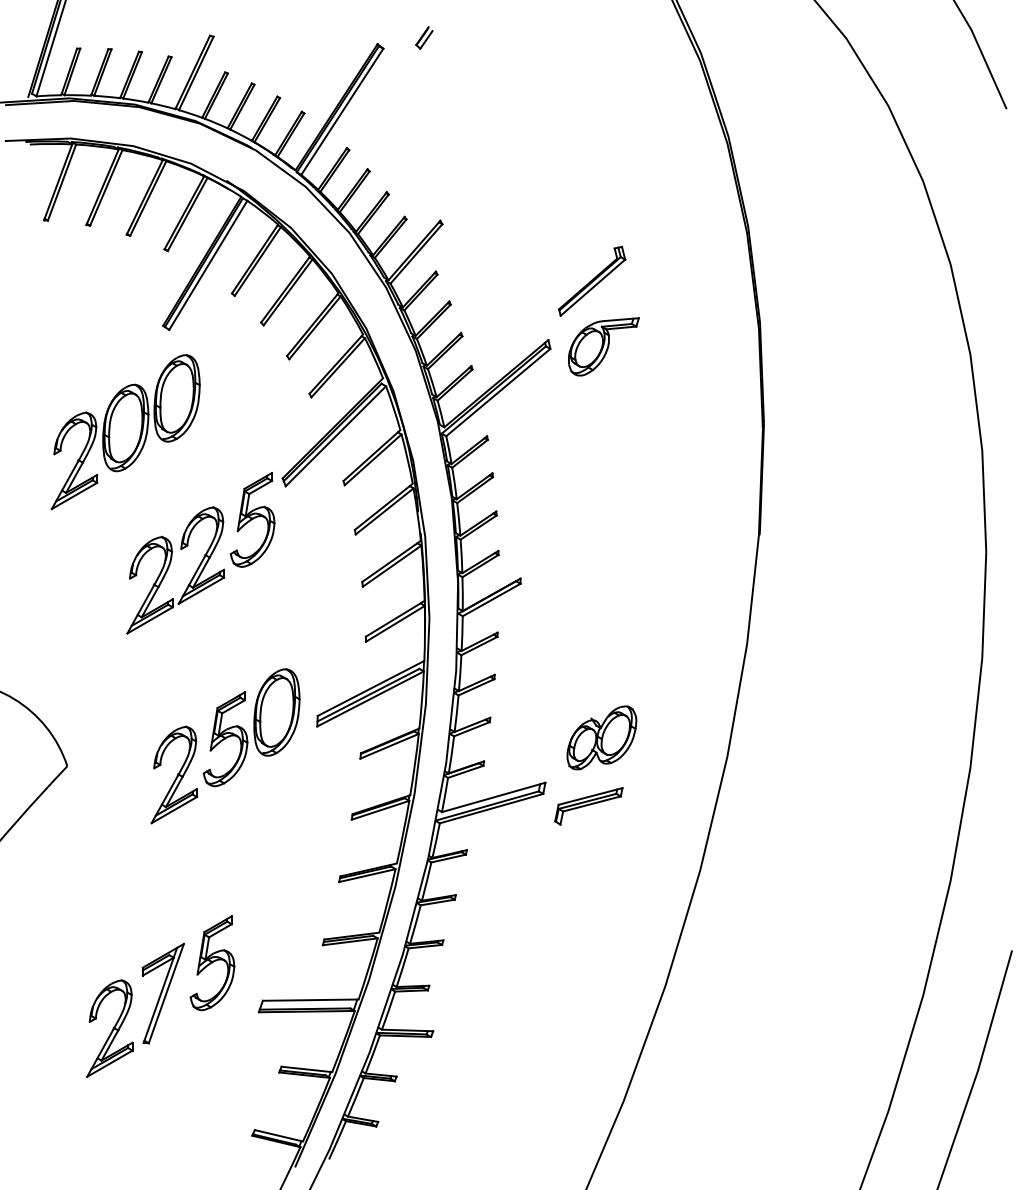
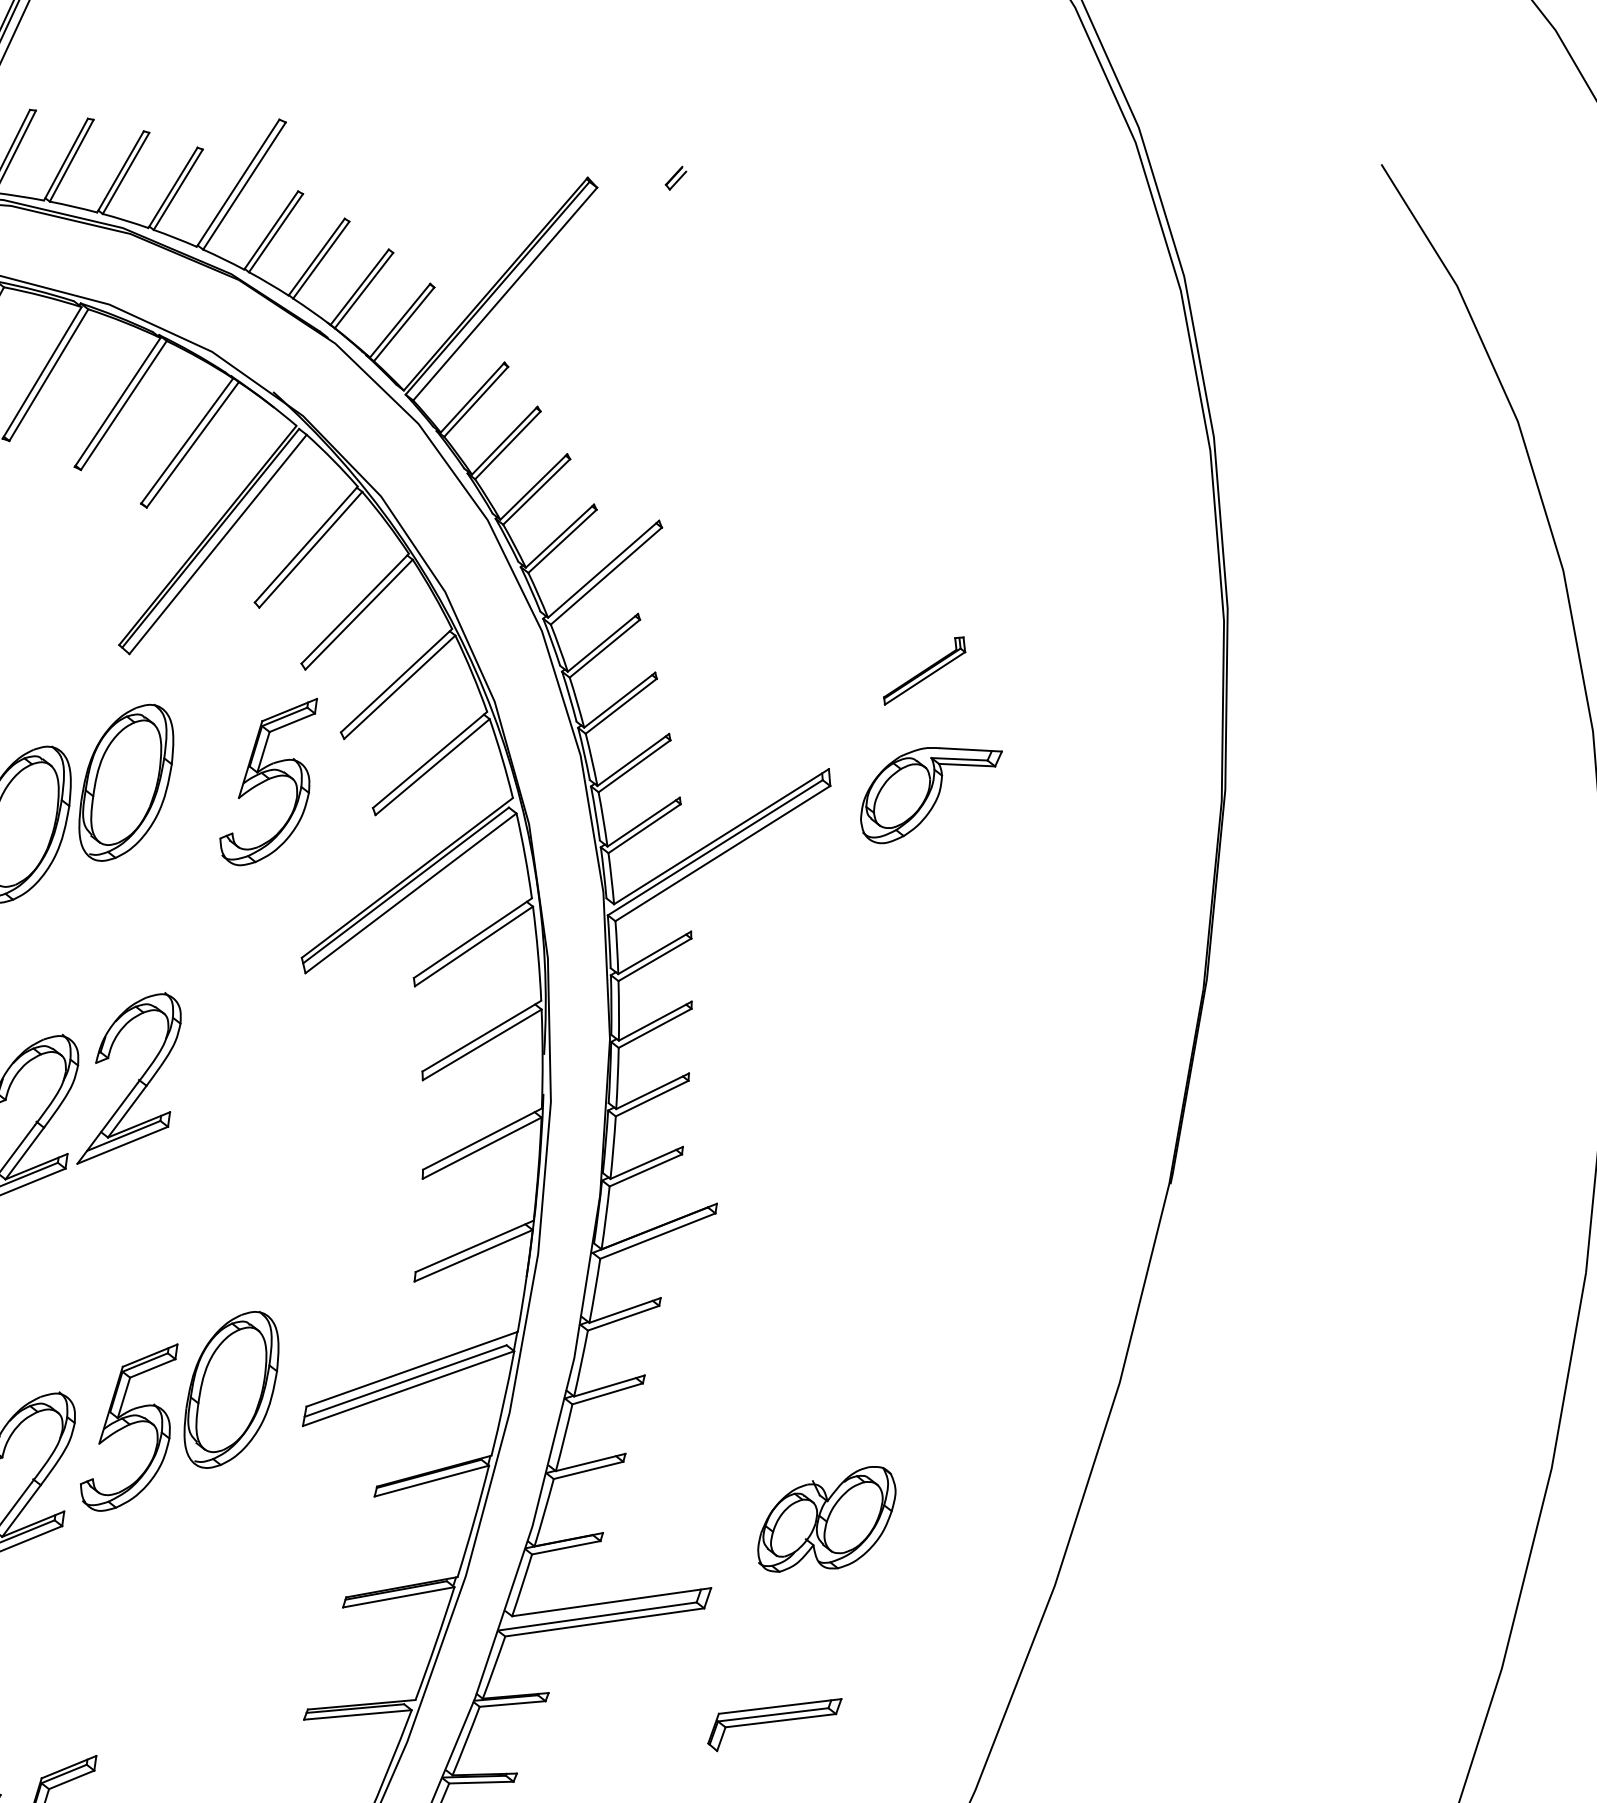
part: (424, 37) -> (676, 177), size x0.6
part: (592, 280) -> (925, 669), size x0.6
part: (252, 519) -> (269, 779), moved
part: (588, 806) -> (773, 1724), moved

